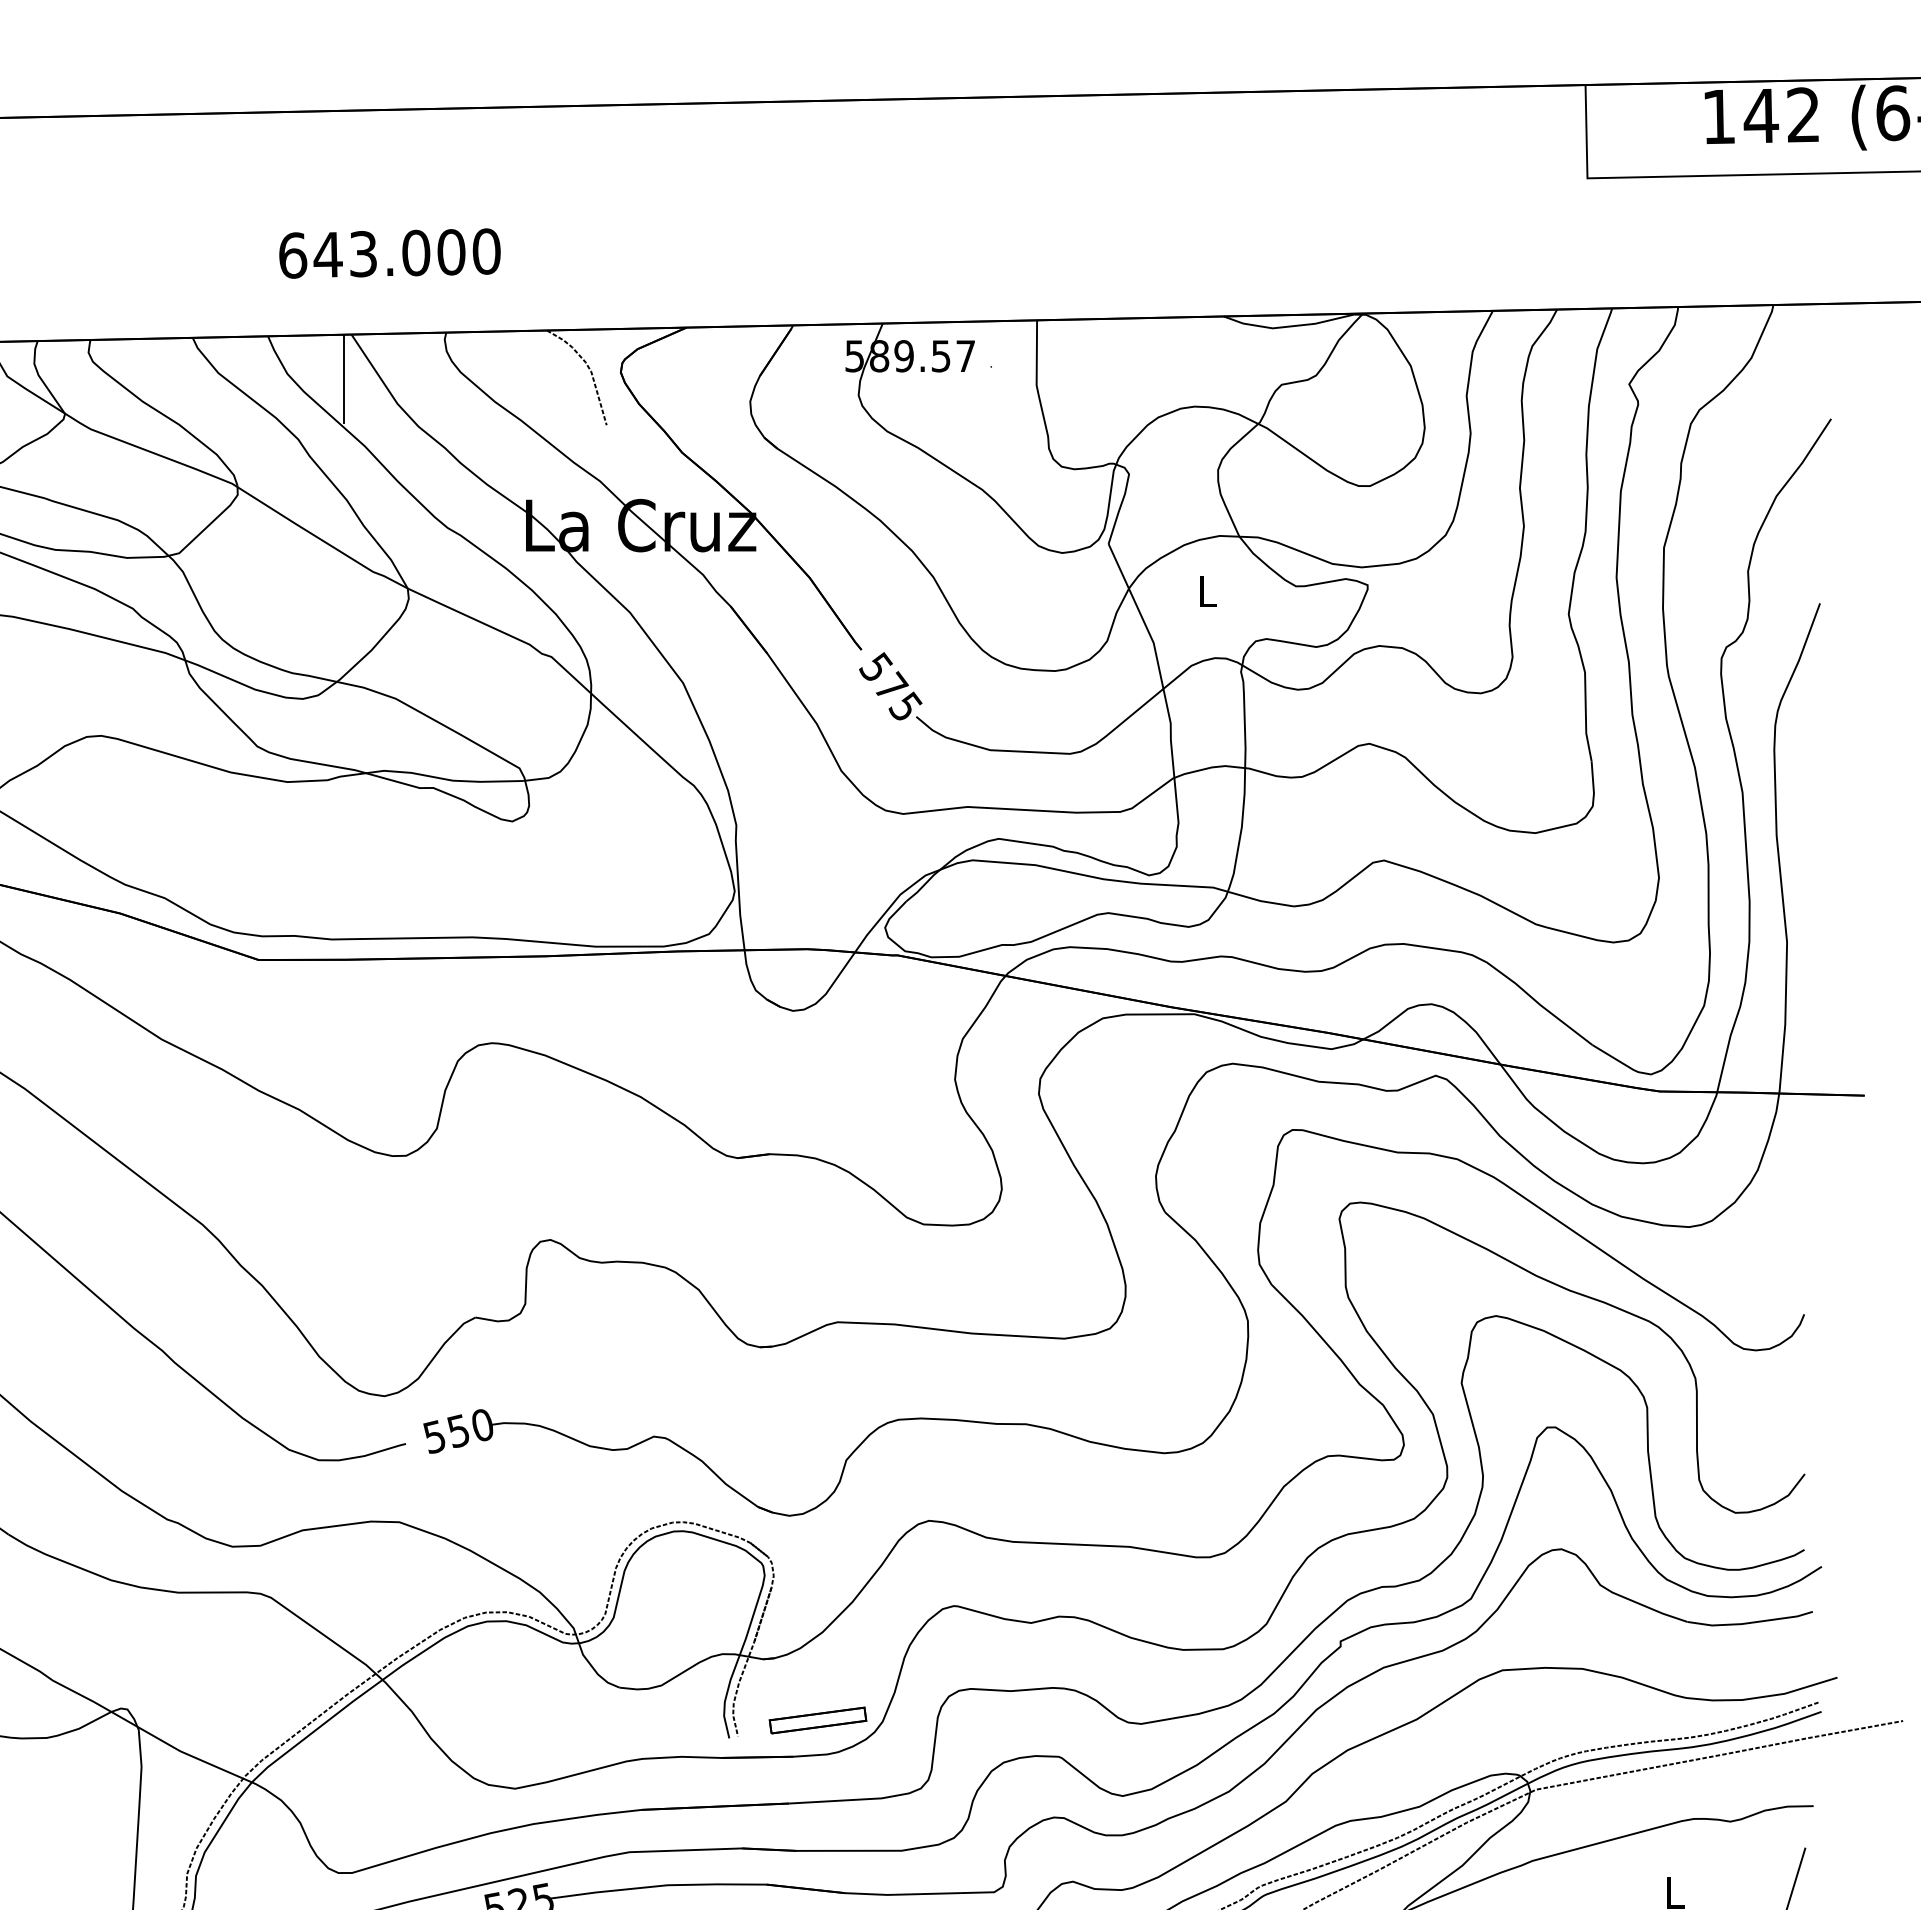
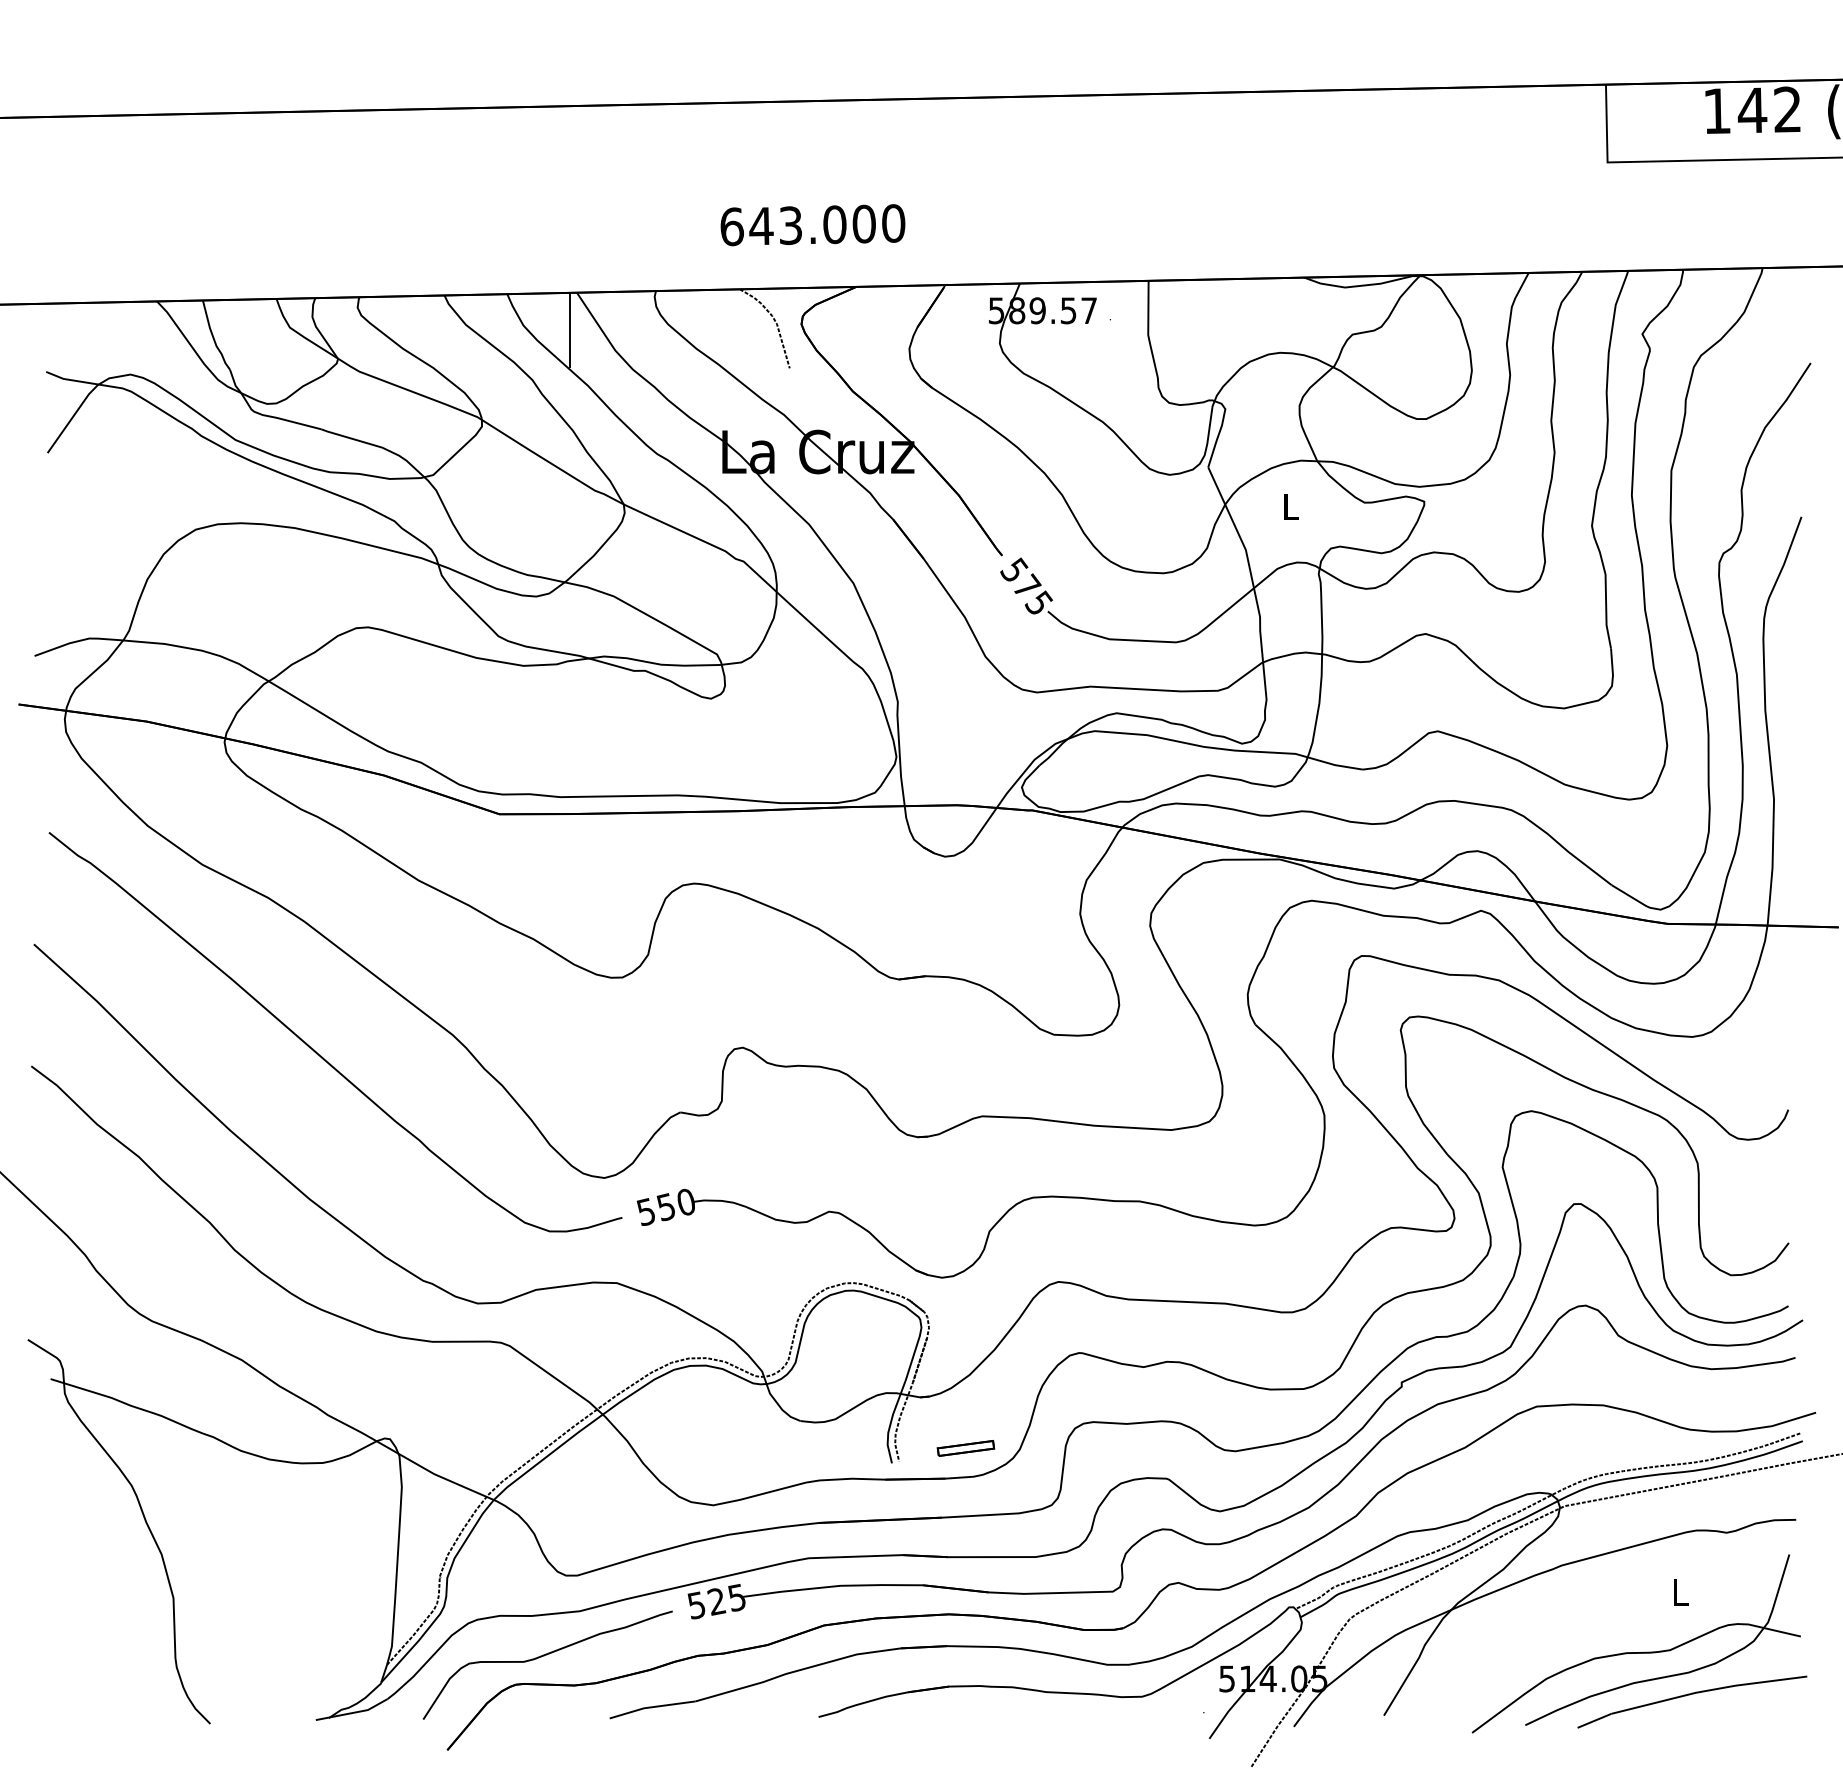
text: (389, 253) -> (812, 225), moved
part: (817, 1720) -> (965, 1448), size x0.7

